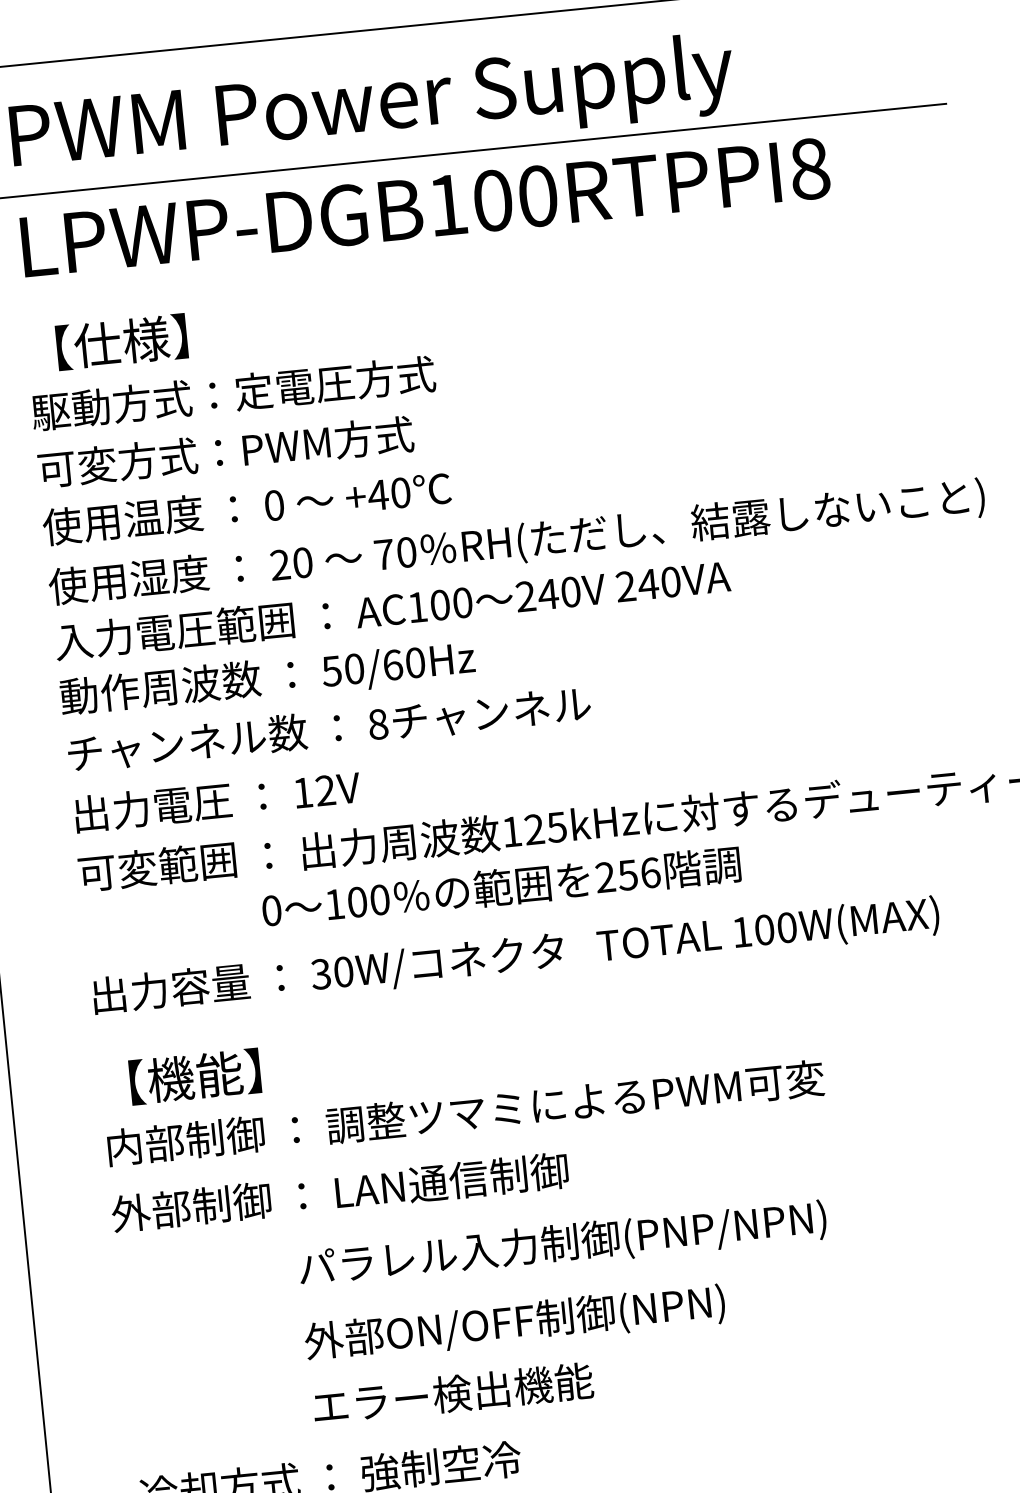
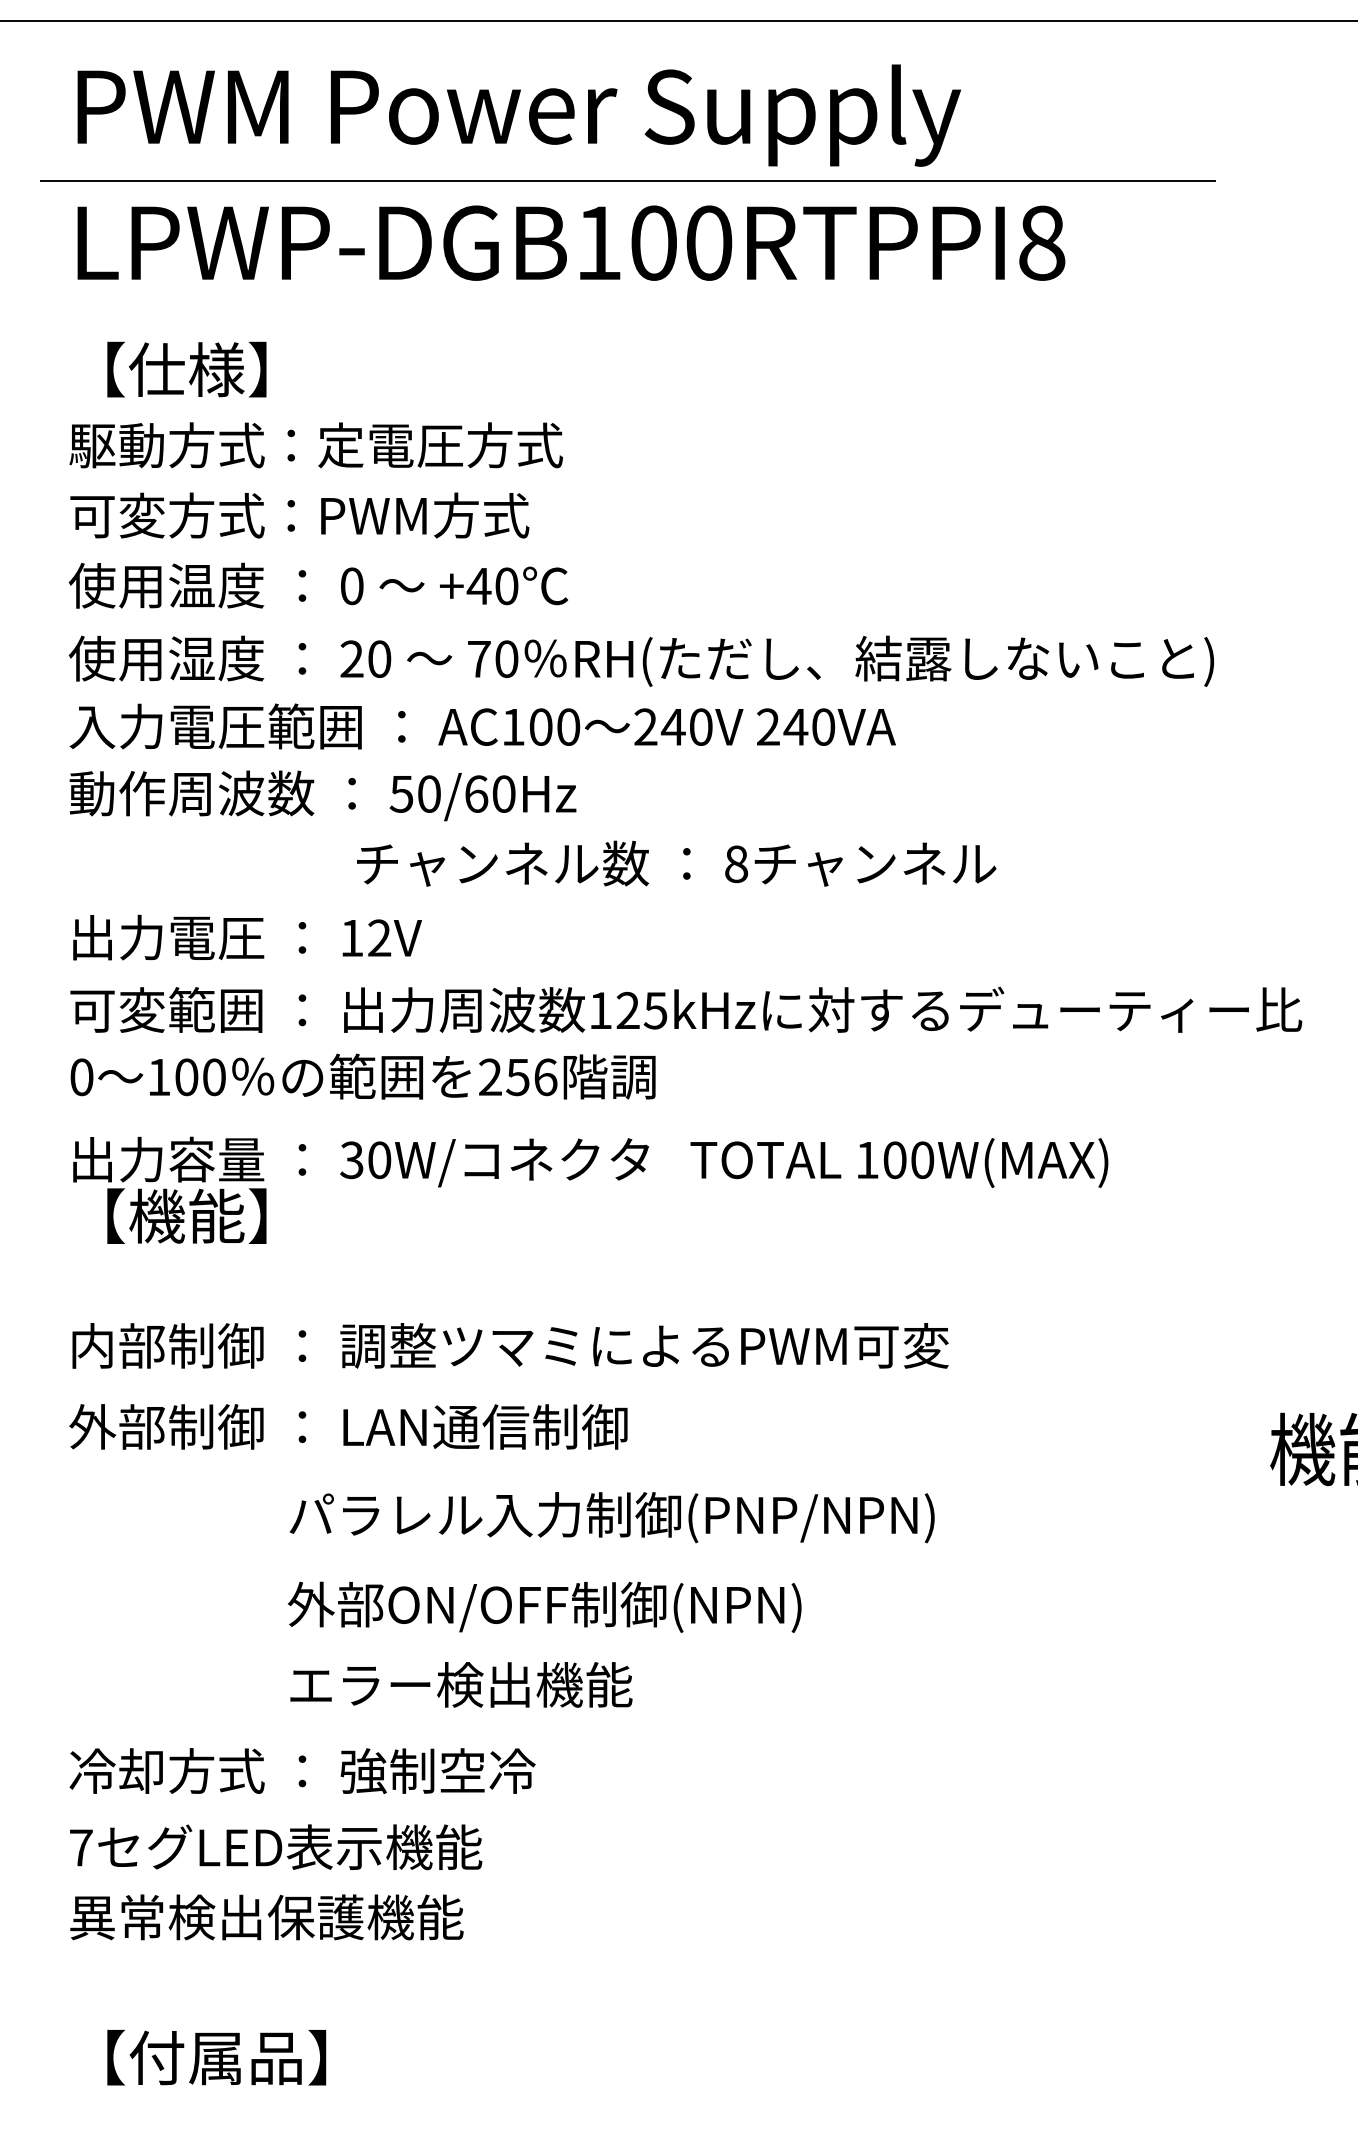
text: (329, 728) -> (676, 863), moved
text: (500, 887) -> (362, 1076), moved
text: (194, 1076) -> (186, 1215), moved

